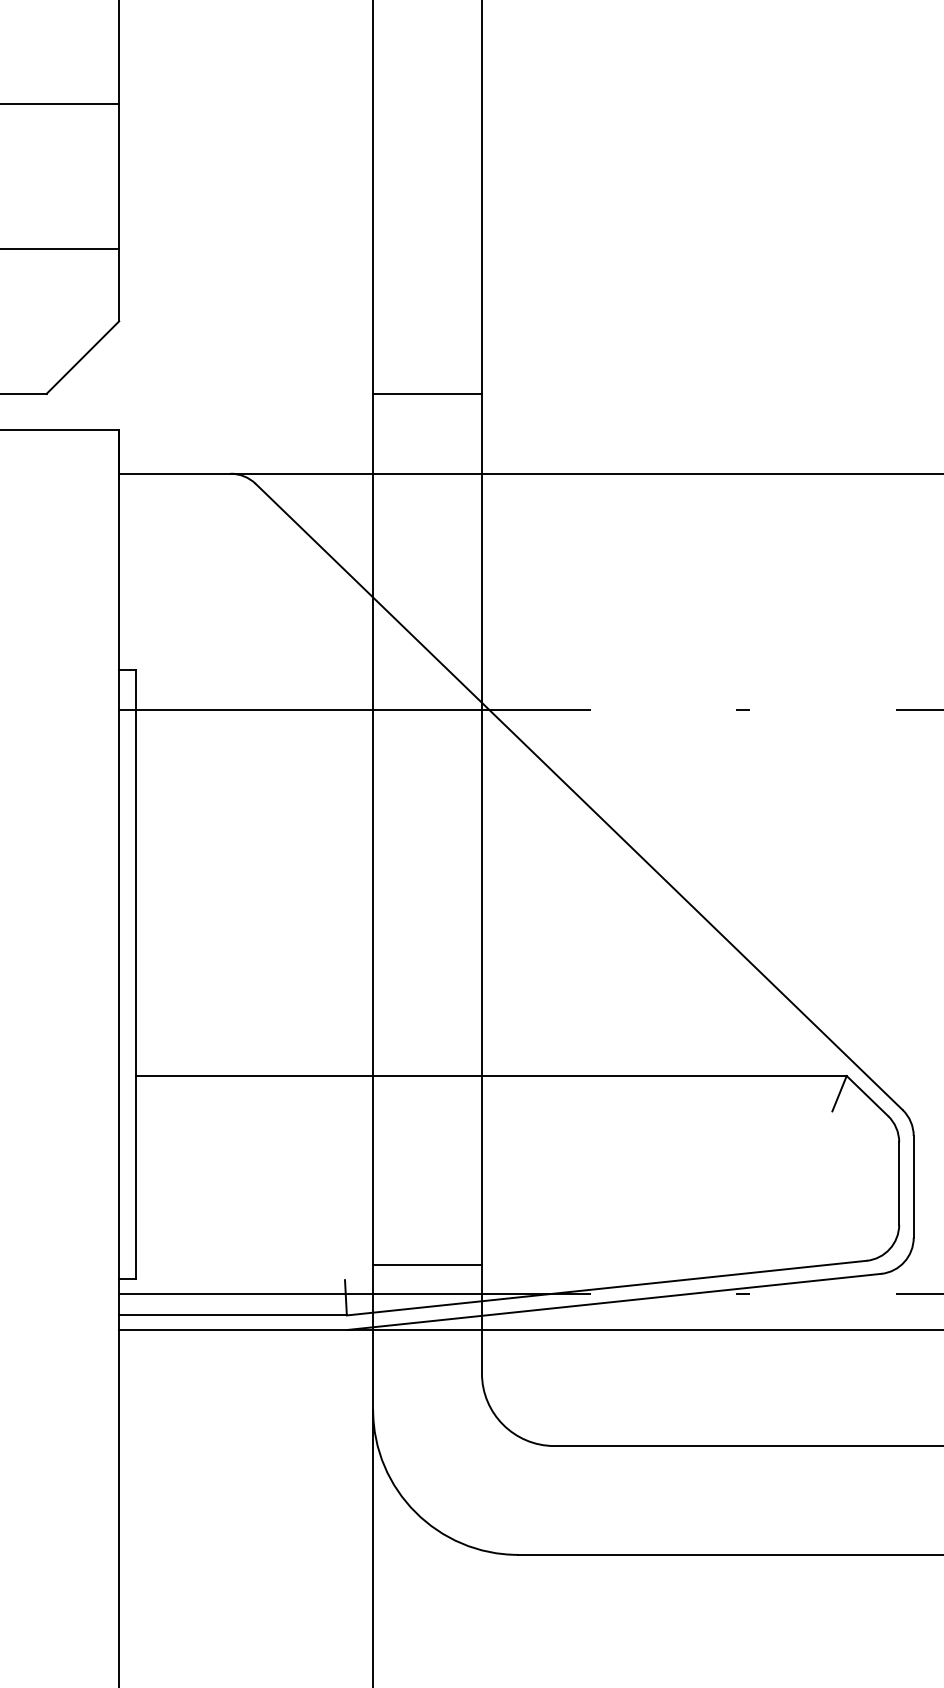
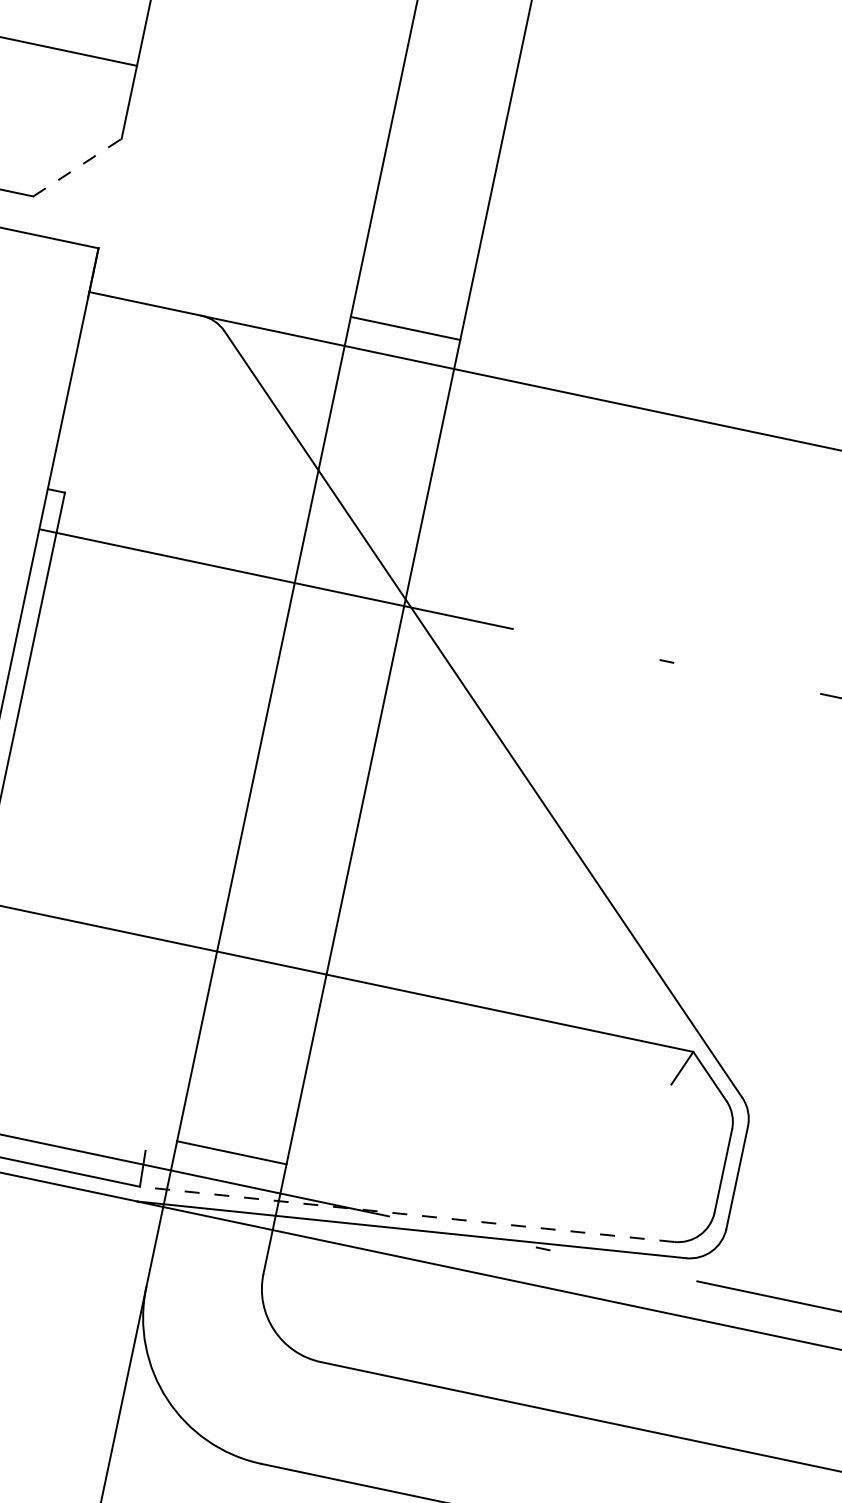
line: (83, 357) -> (78, 167), solid -> dashed
line: (427, 393) -> (405, 328), moved
line: (606, 1288) -> (406, 1214), solid -> dashed

